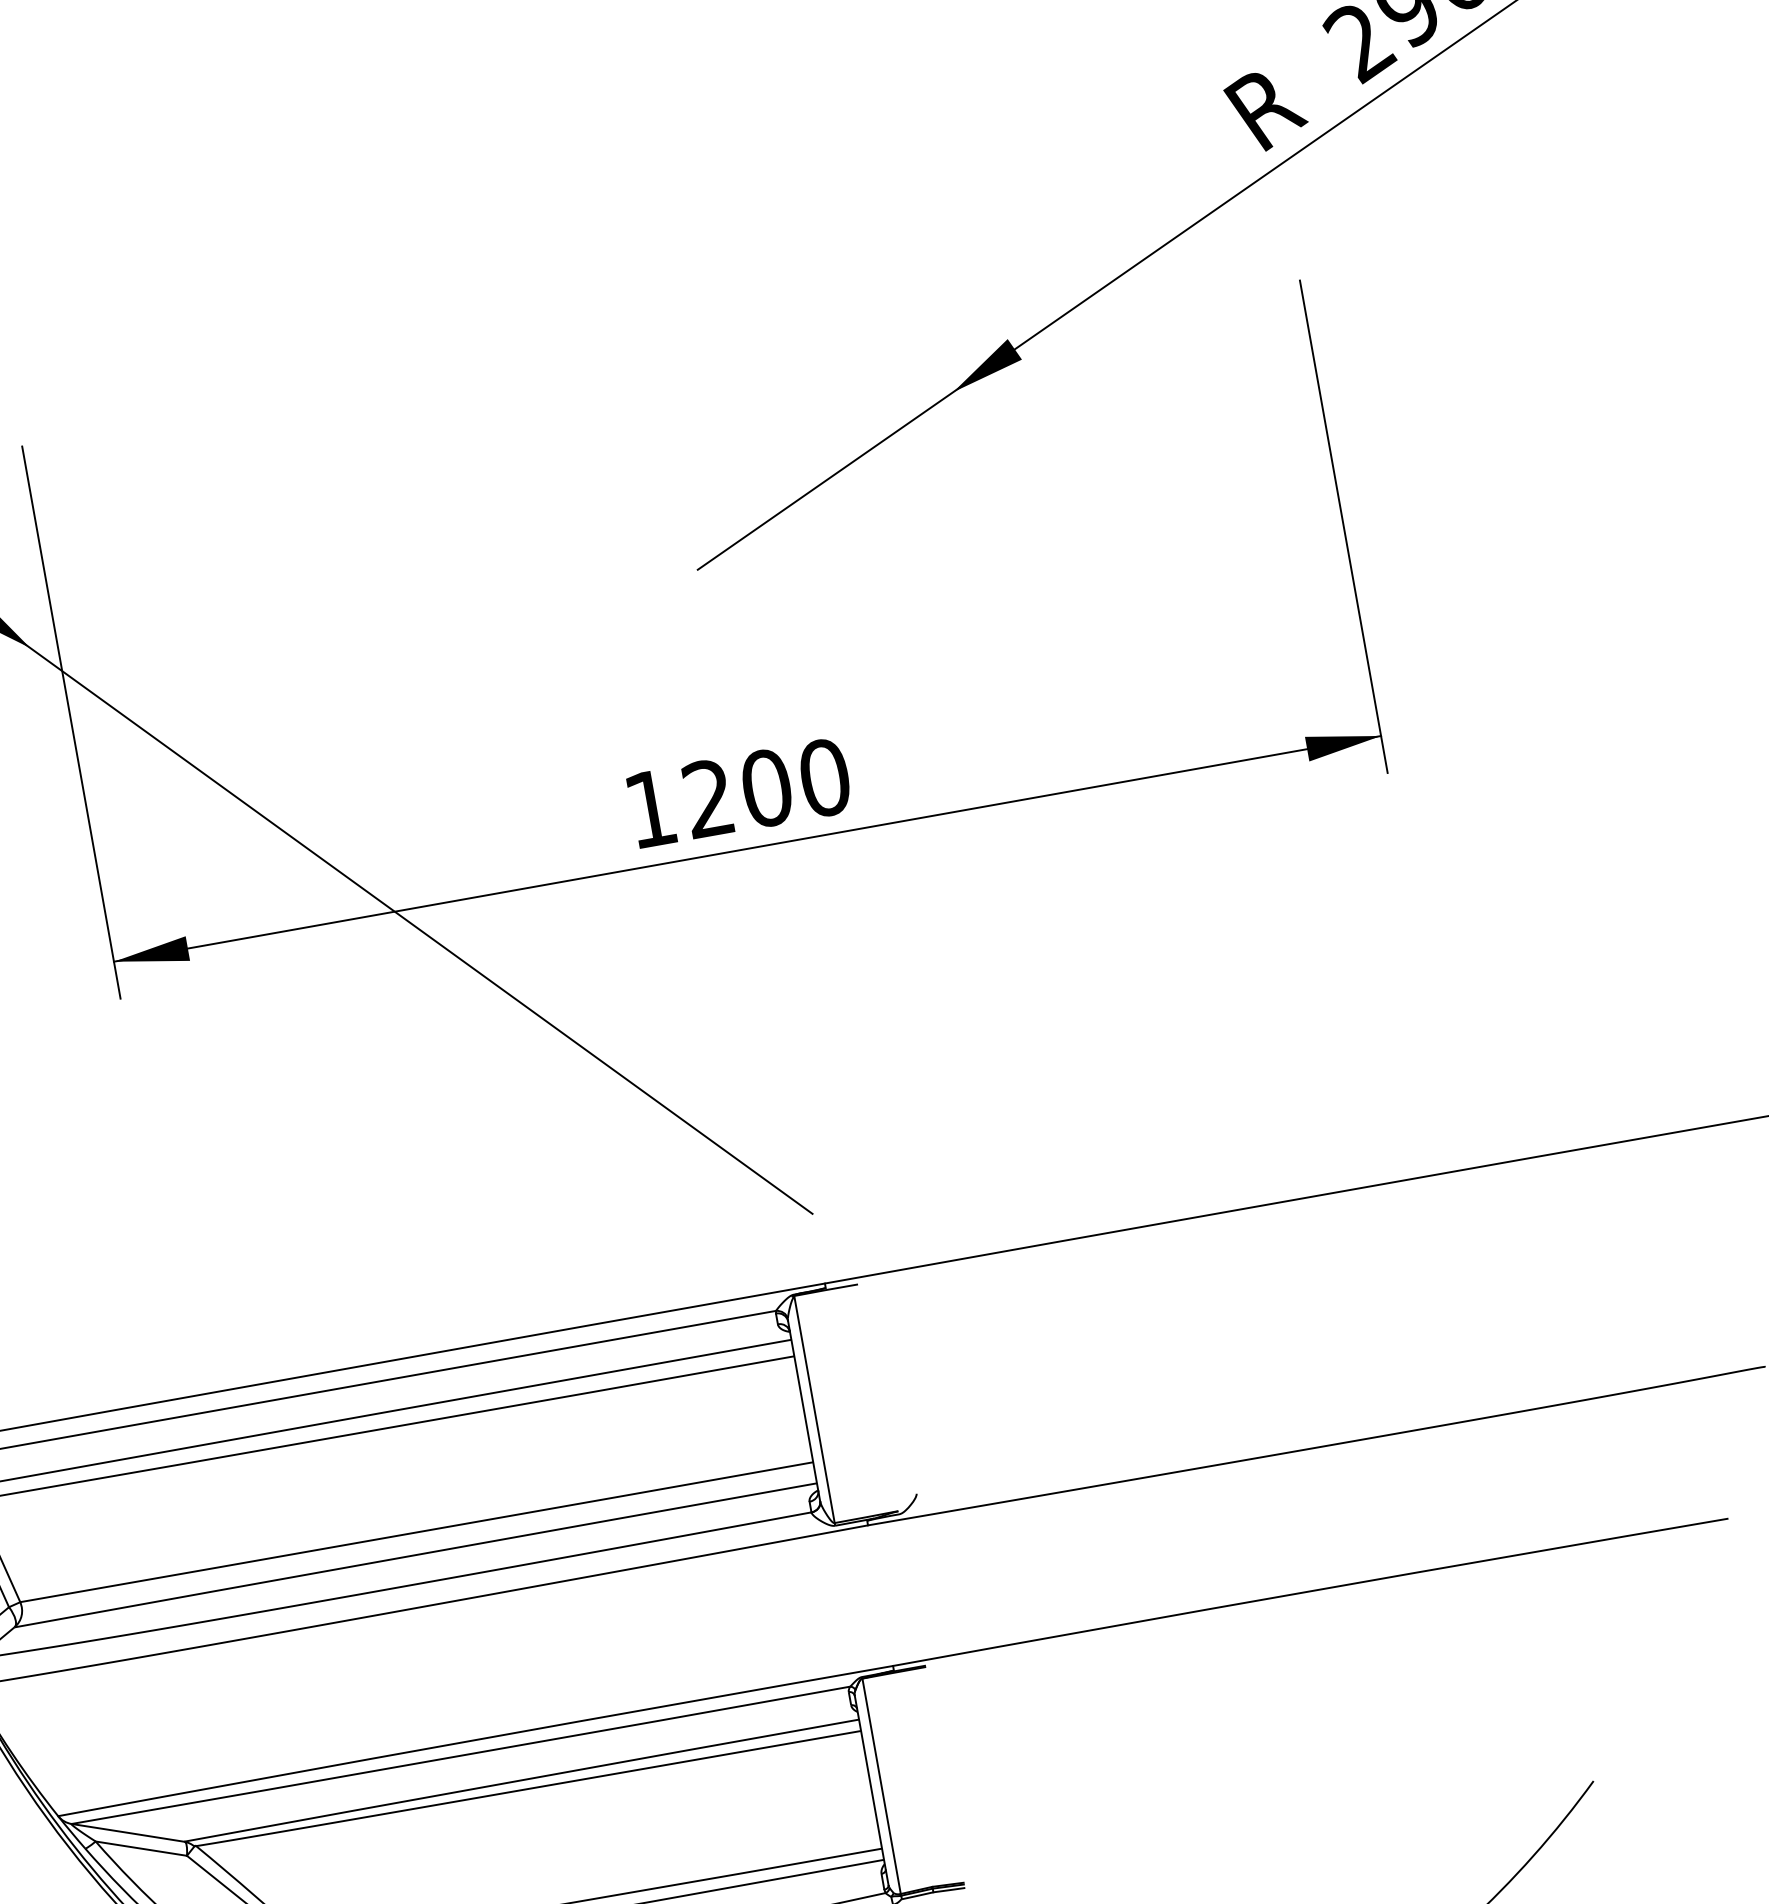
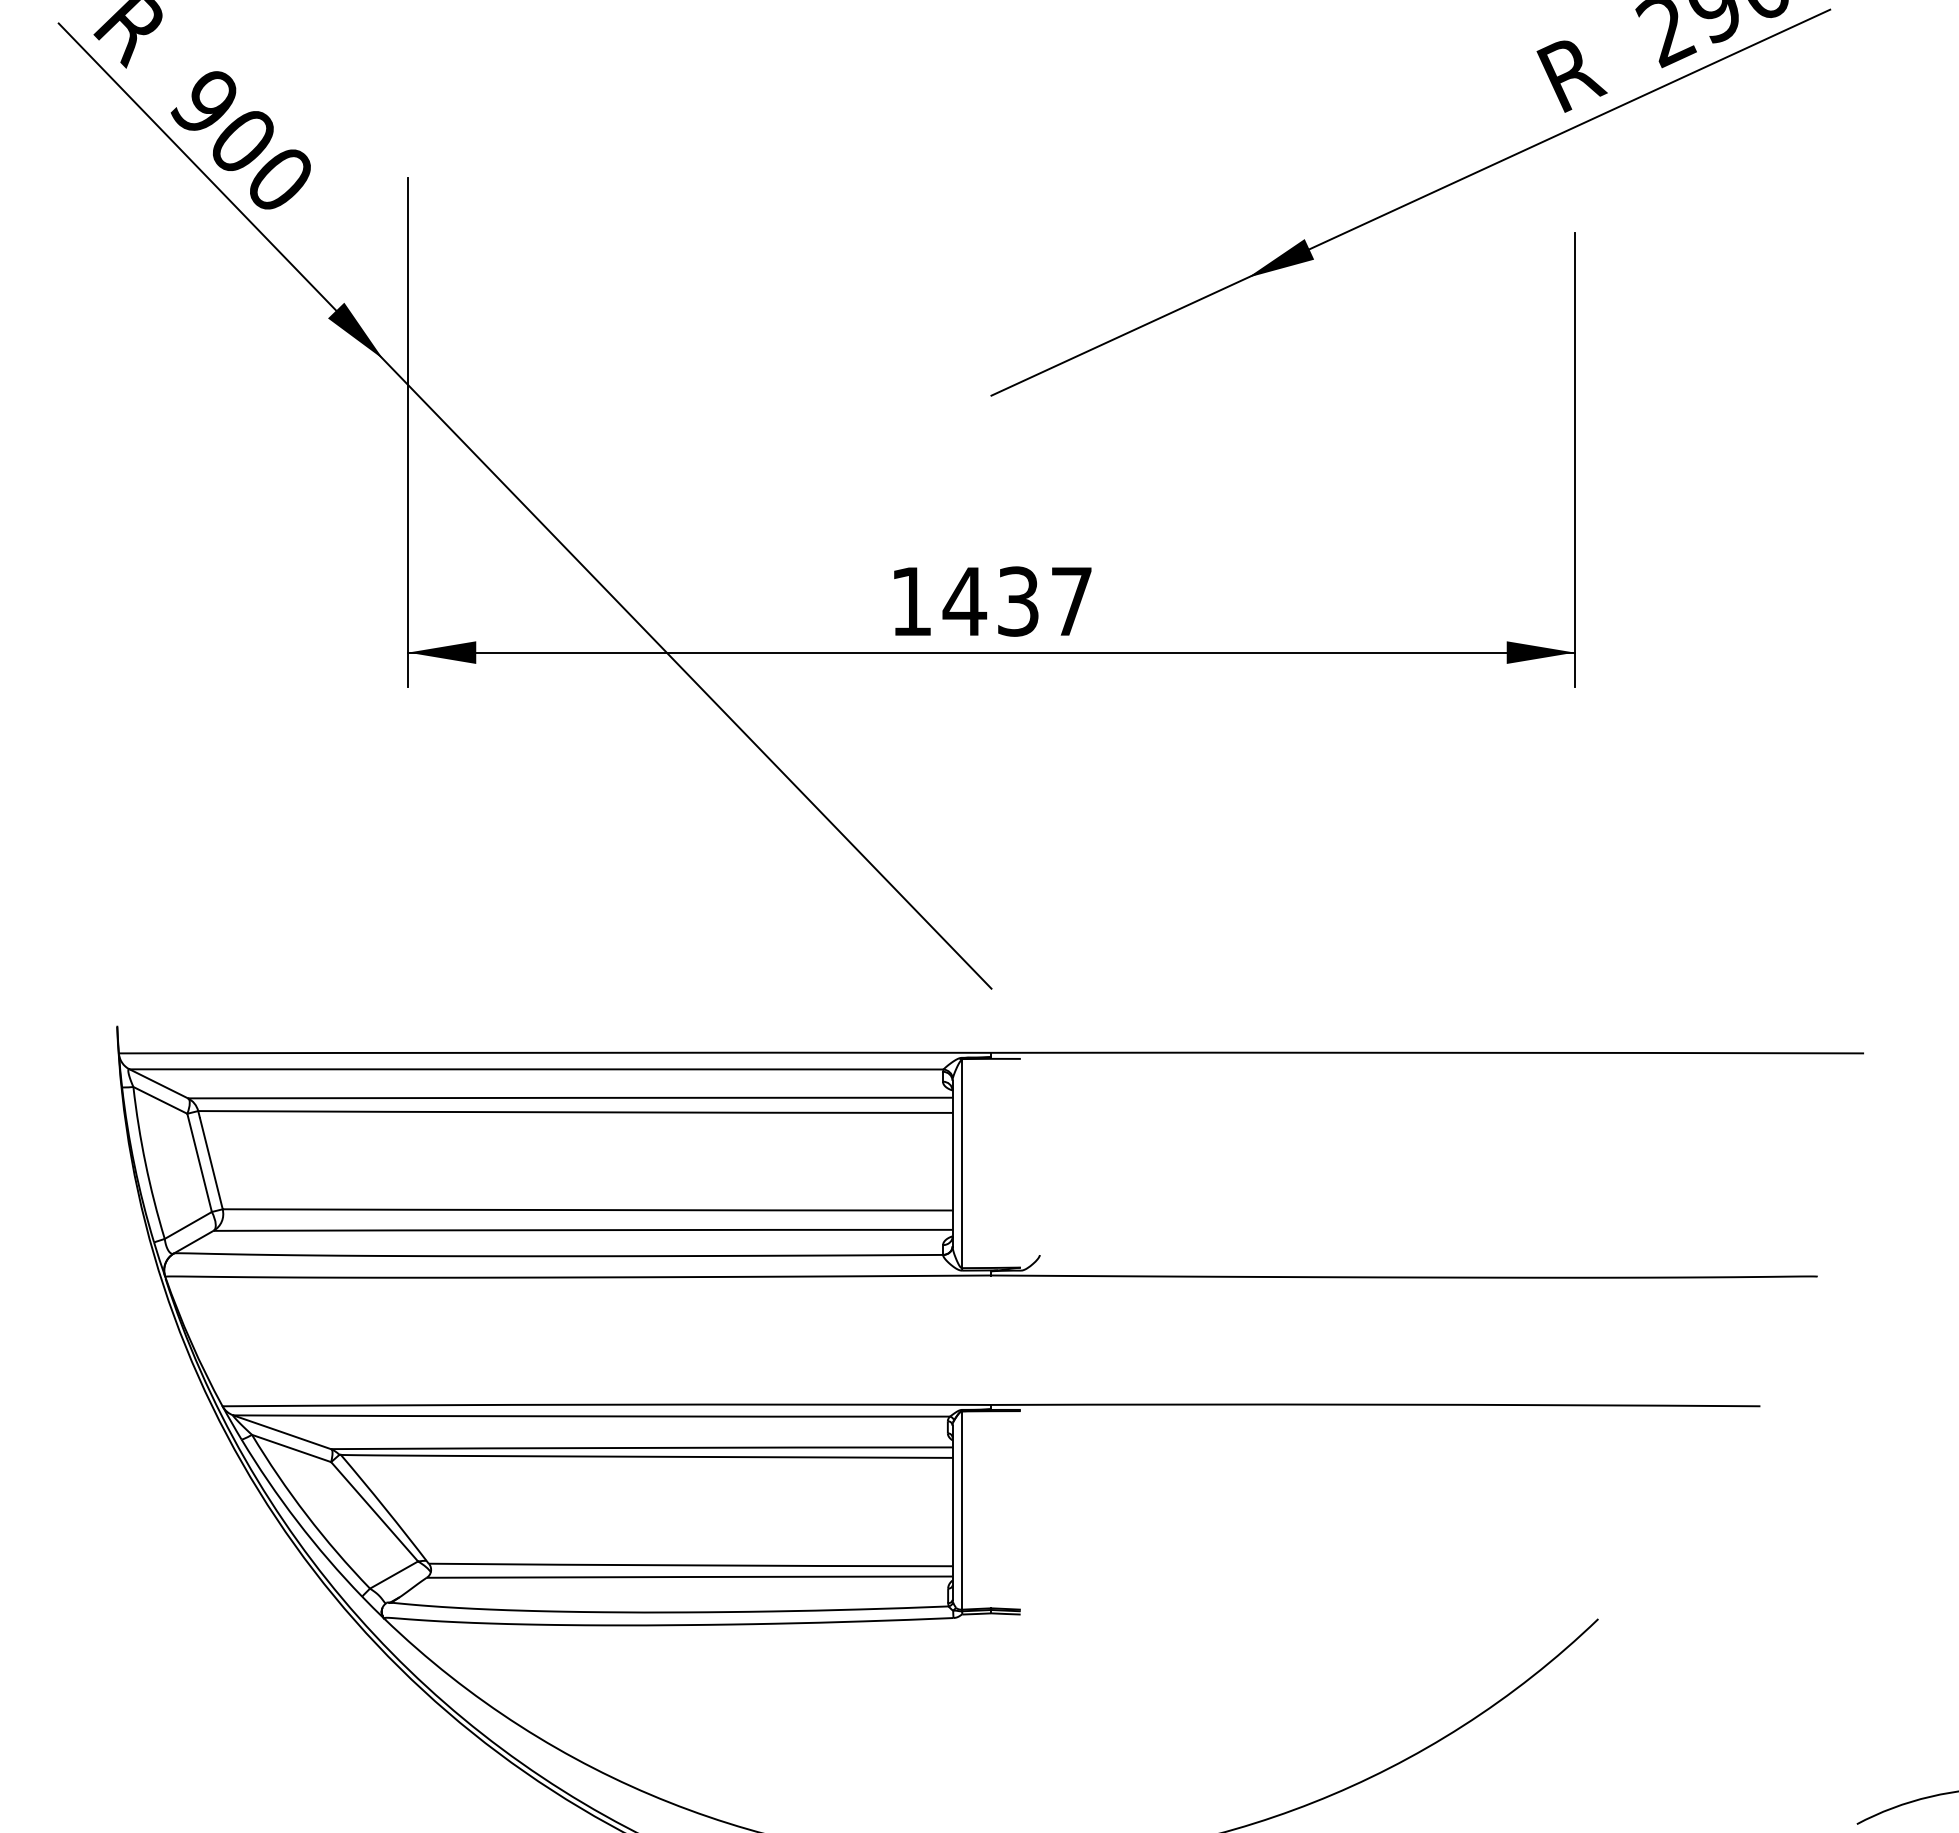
text: (765, 788) -> (1017, 601), 1200 -> 1437

